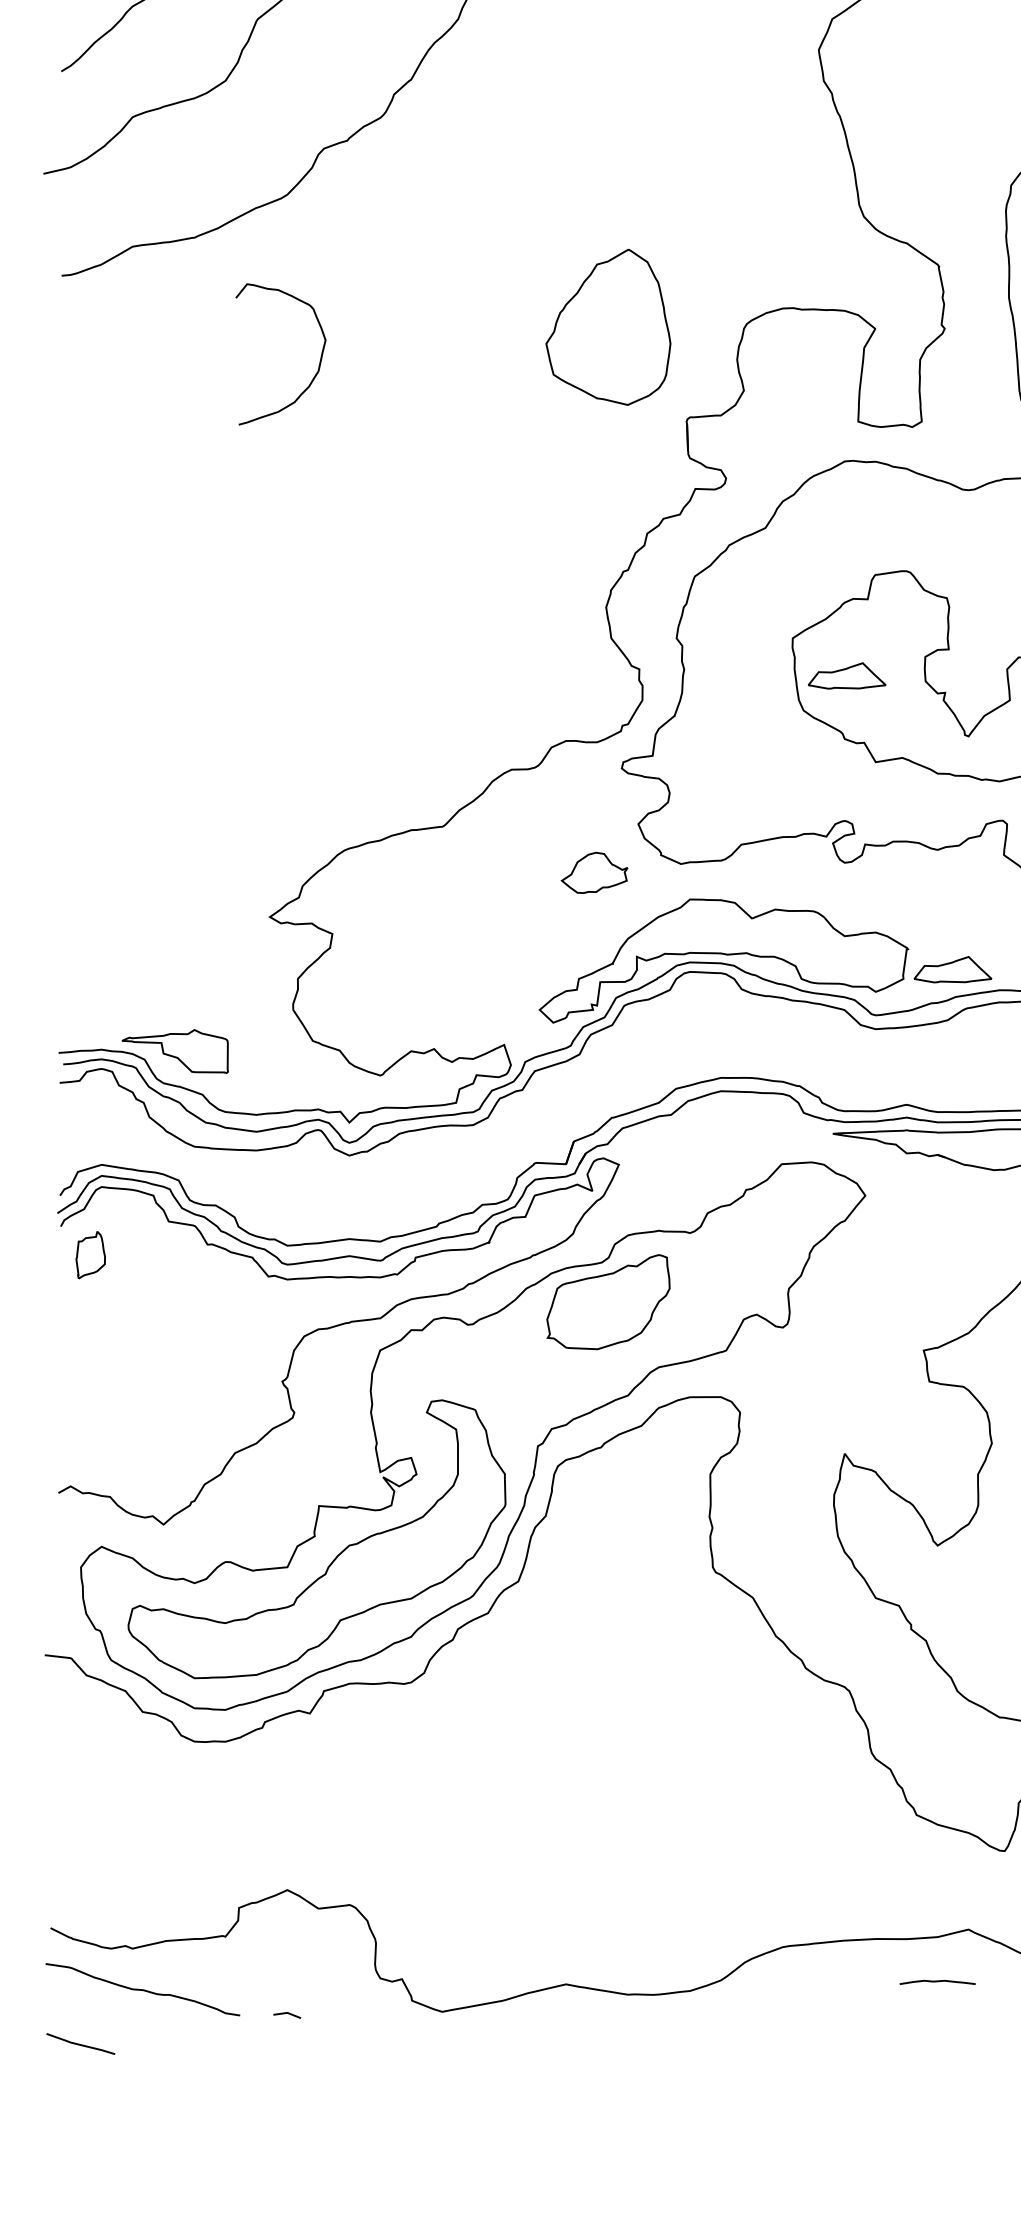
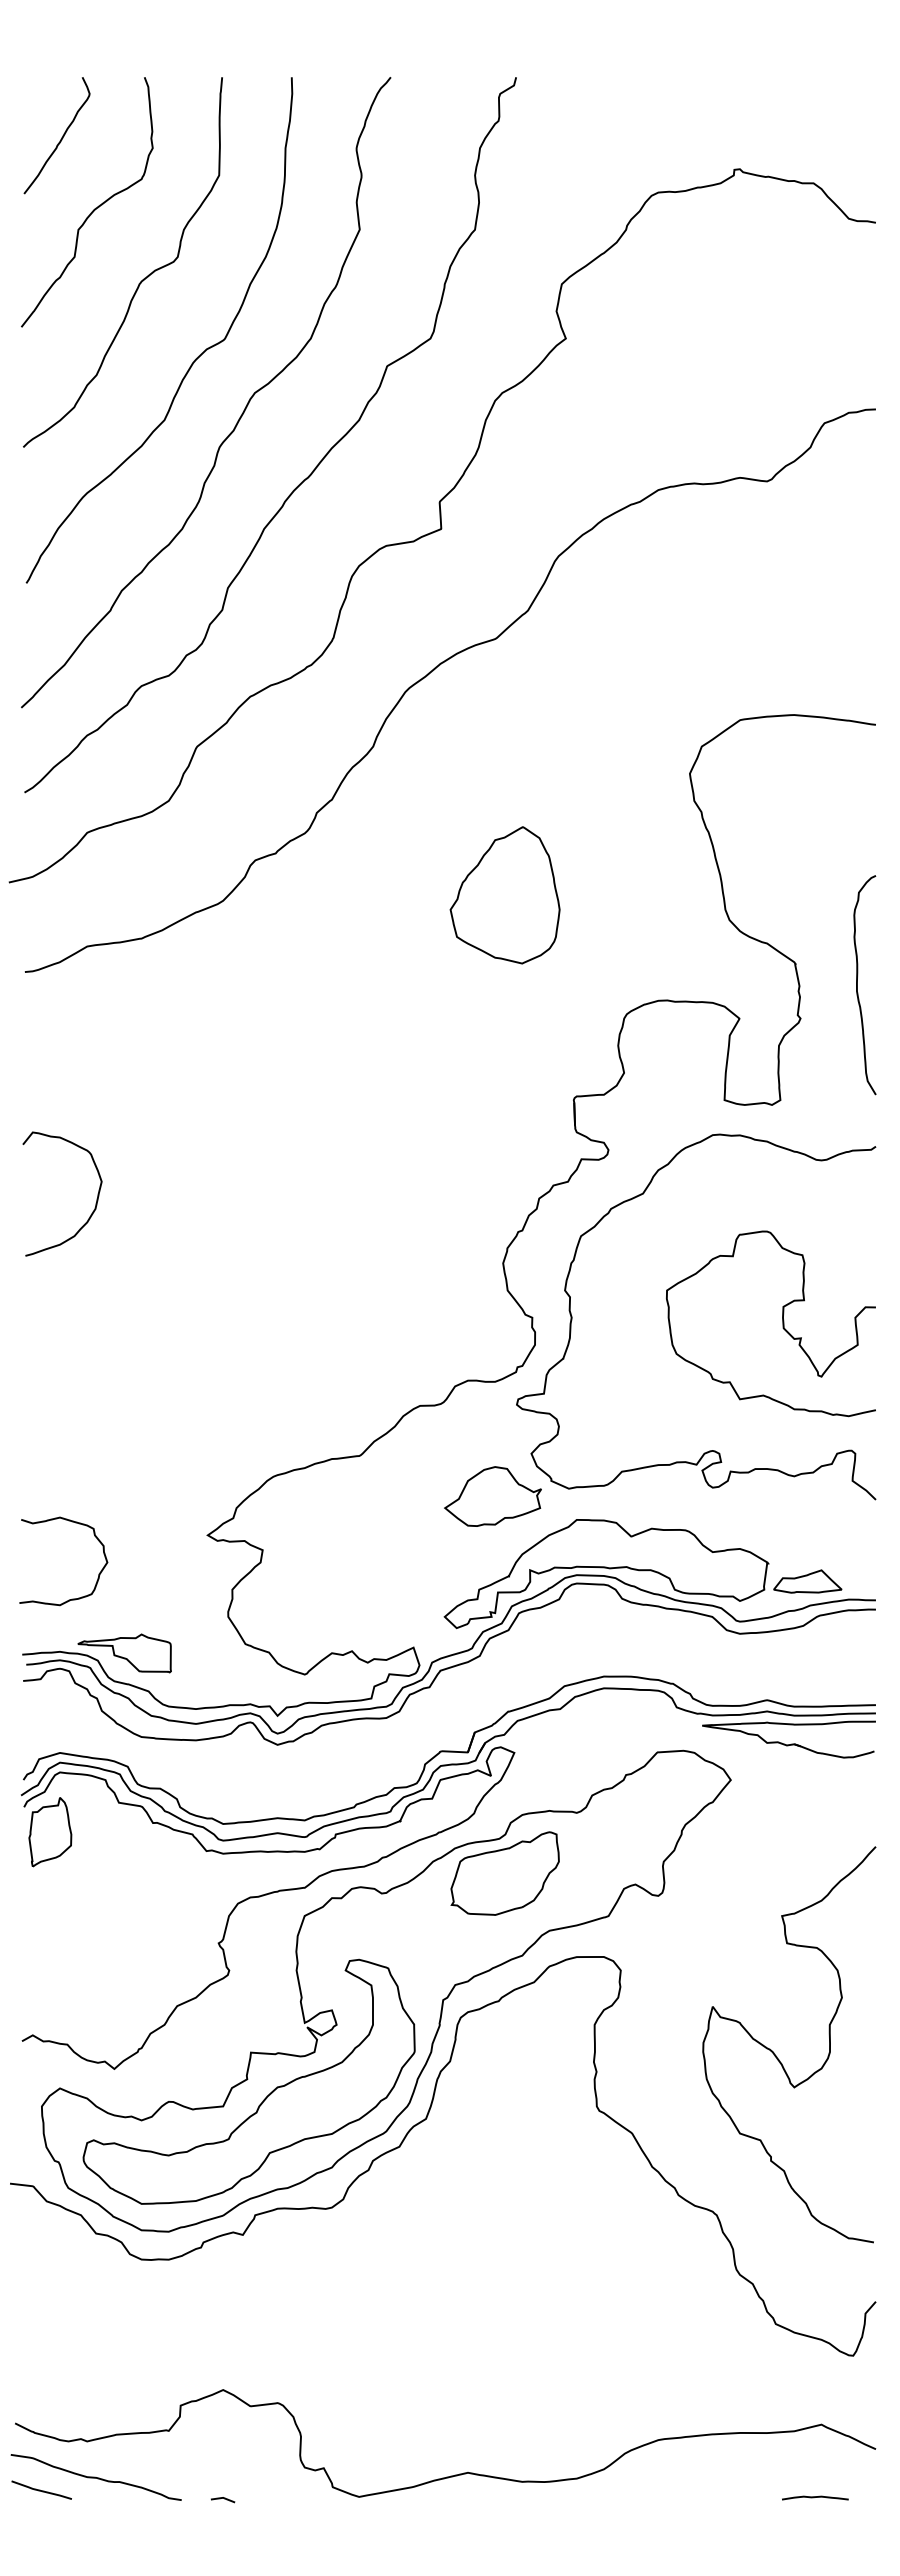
part: (607, 327) -> (504, 895), moved
curve: (319, 359) -> (96, 1198), moved
part: (846, 675) -> (714, 1323), removed
part: (594, 872) -> (492, 1496), size x1.67
curve: (145, 961) -> (98, 1574), added
part: (90, 1255) -> (50, 1832), size x1.67
curve: (937, 1981) -> (815, 2497), moved
curve: (79, 2043) -> (40, 2489), moved

